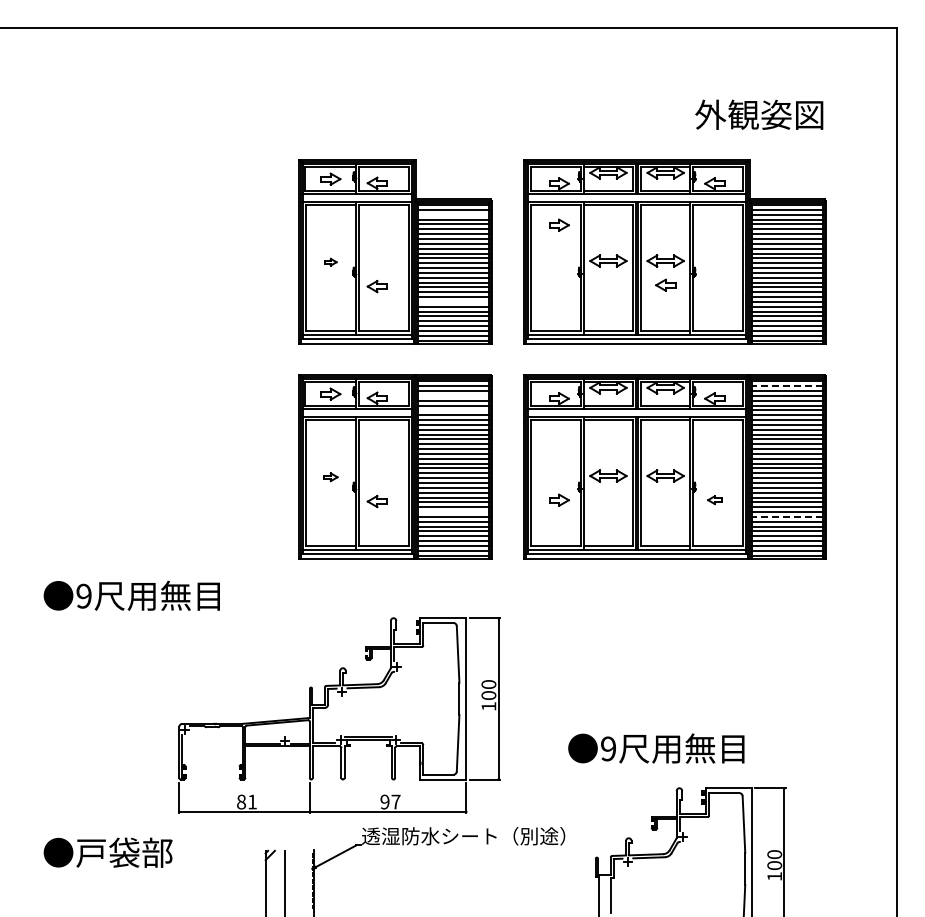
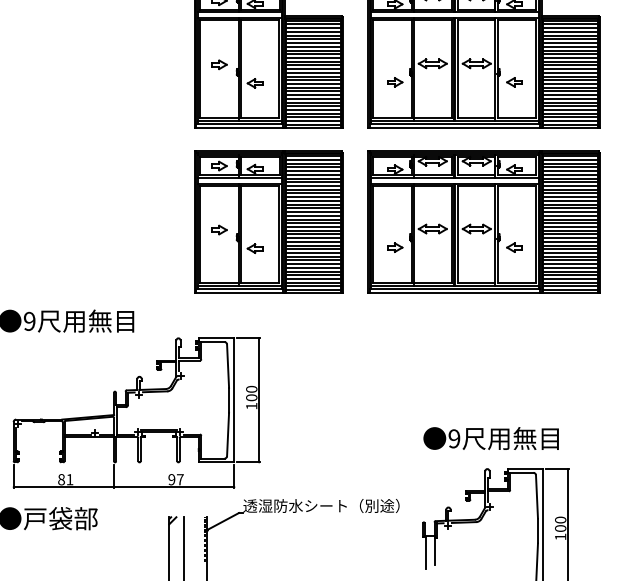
line: (453, 214) -> (313, 27), added
part: (559, 224) -> (395, 81), moved
part: (330, 261) -> (219, 64), size x1.67
part: (665, 284) -> (514, 81), moved
line: (453, 301) -> (313, 94), added
line: (787, 386) -> (570, 160), dashed -> solid
line: (453, 395) -> (313, 167), added
line: (453, 410) -> (313, 178), added
part: (330, 476) -> (219, 229), size x1.43
part: (714, 499) -> (514, 247), size x1.43
line: (453, 512) -> (313, 257), added
line: (787, 516) -> (570, 260), dashed -> solid
part: (339, 715) -> (136, 413), moved
text: (656, 748) -> (491, 438), moved

